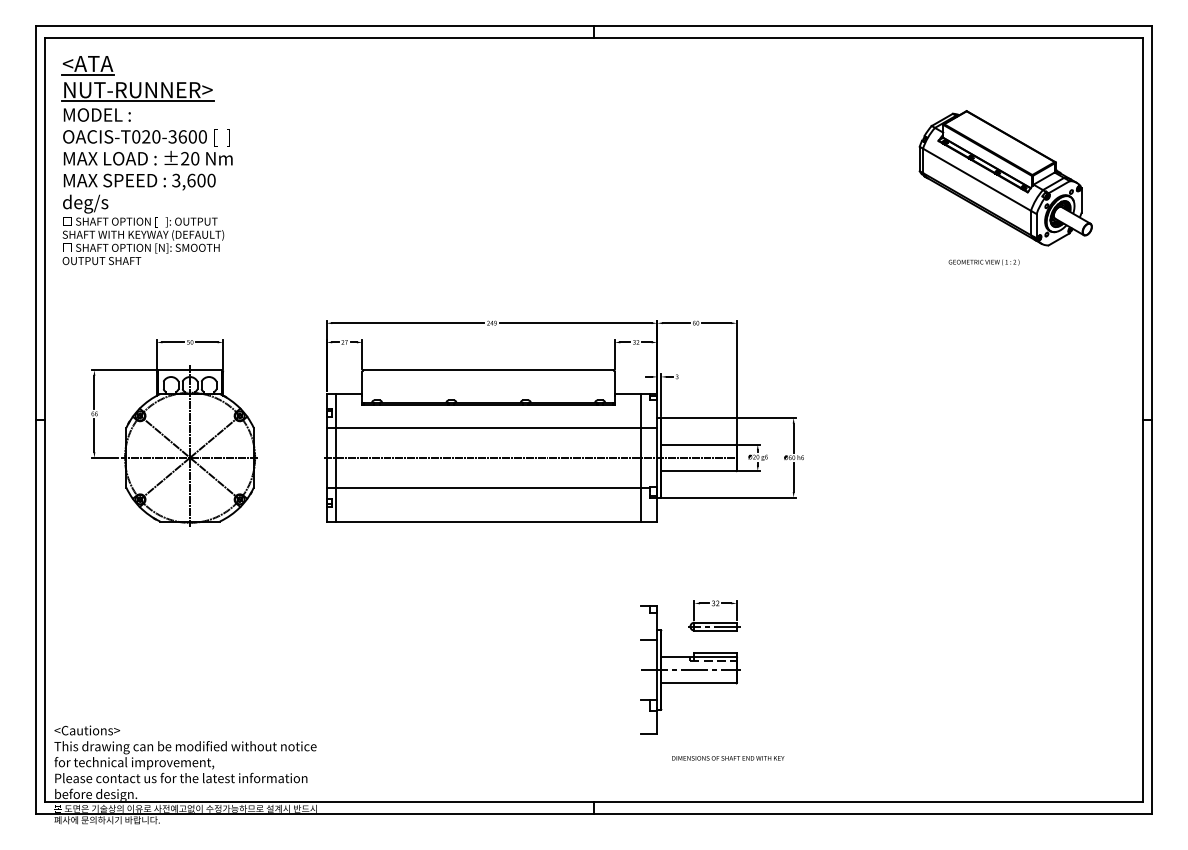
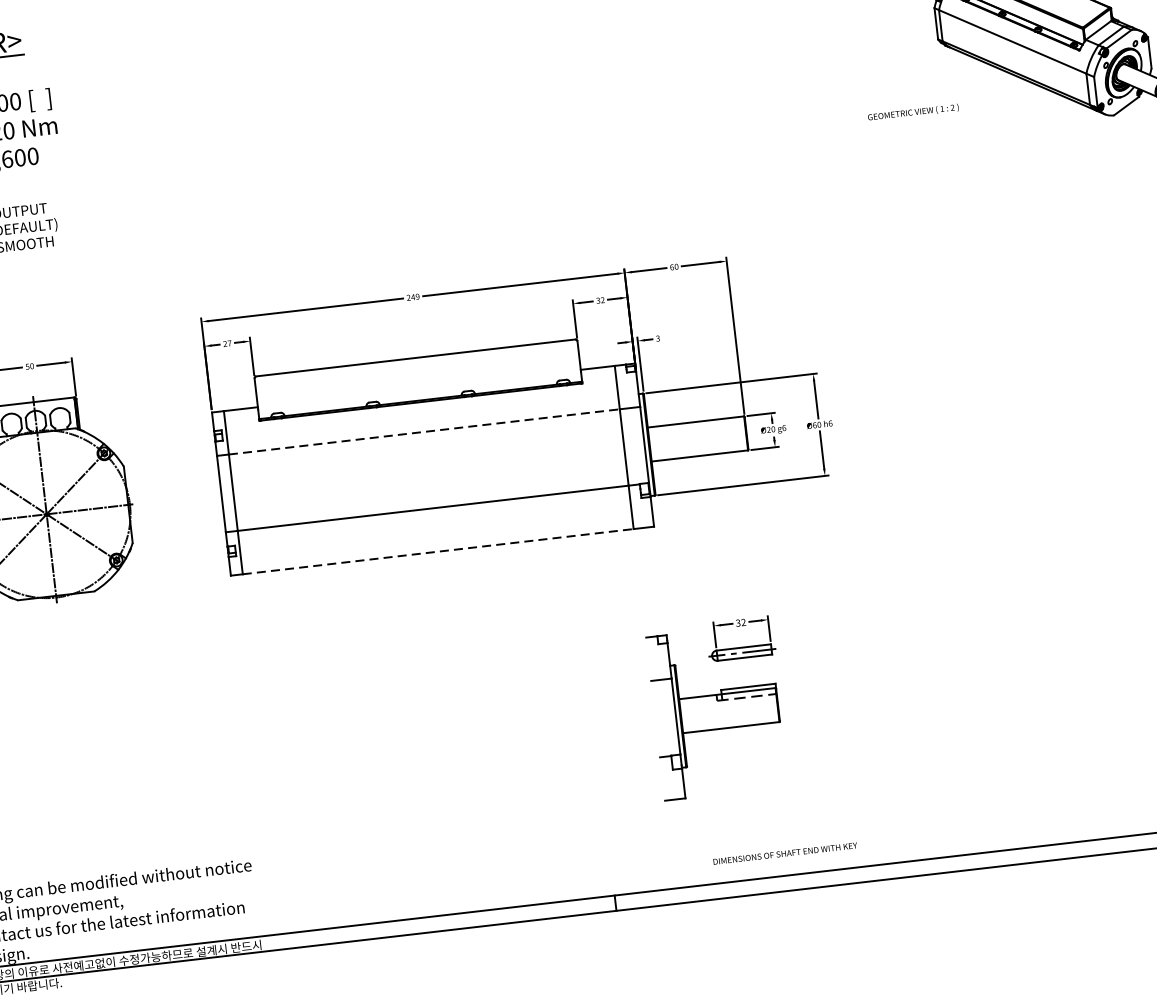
text: (983, 262) -> (912, 112), moved
line: (488, 427) -> (424, 431), solid -> dashed
line: (531, 457) -> (483, 463), removed
line: (488, 521) -> (438, 551), solid -> dashed
line: (691, 670) -> (719, 712), removed
text: (728, 758) -> (785, 853), moved

